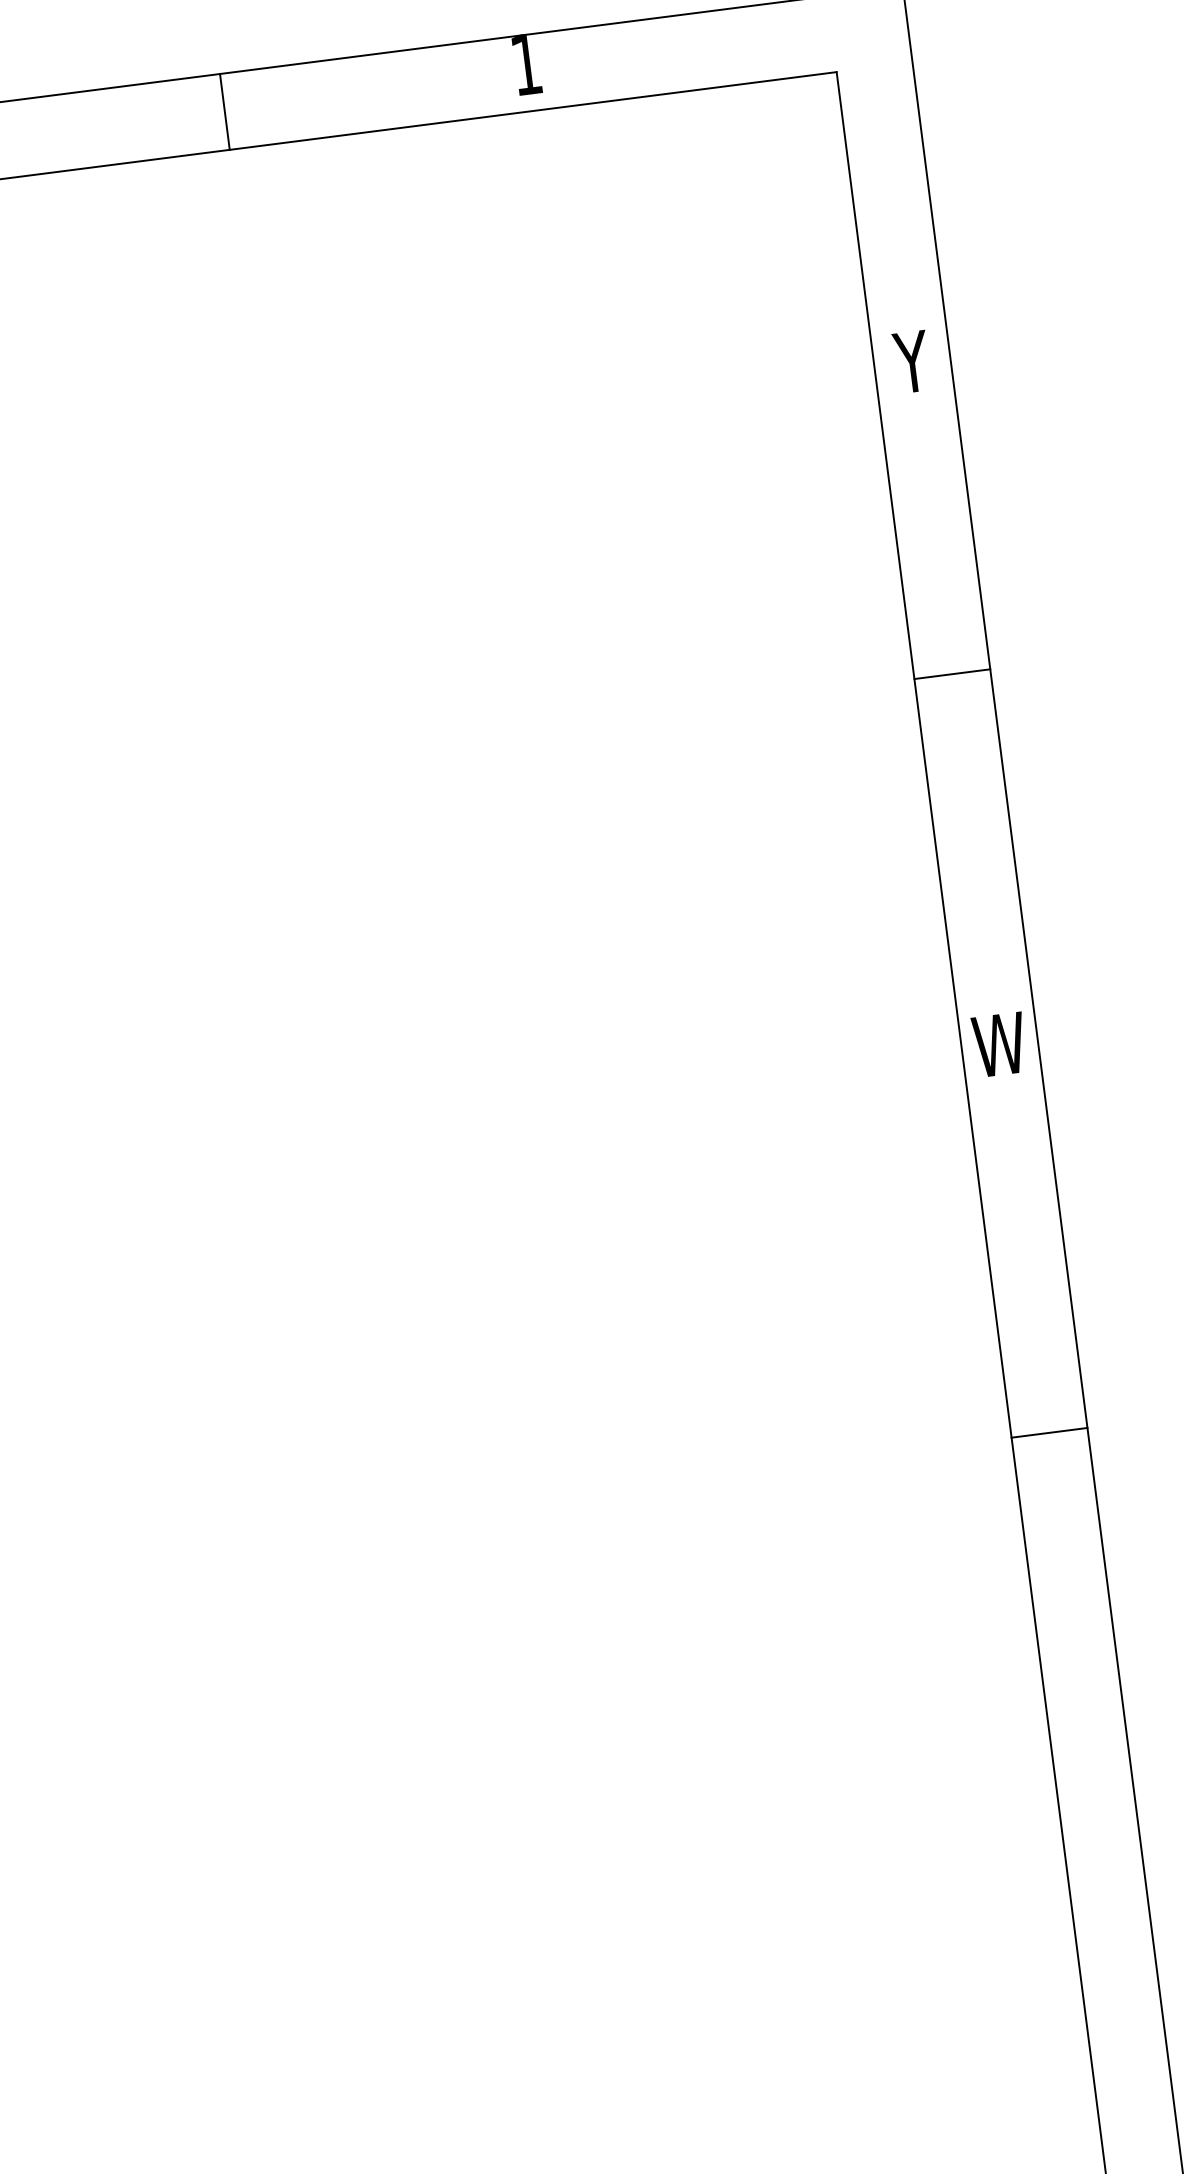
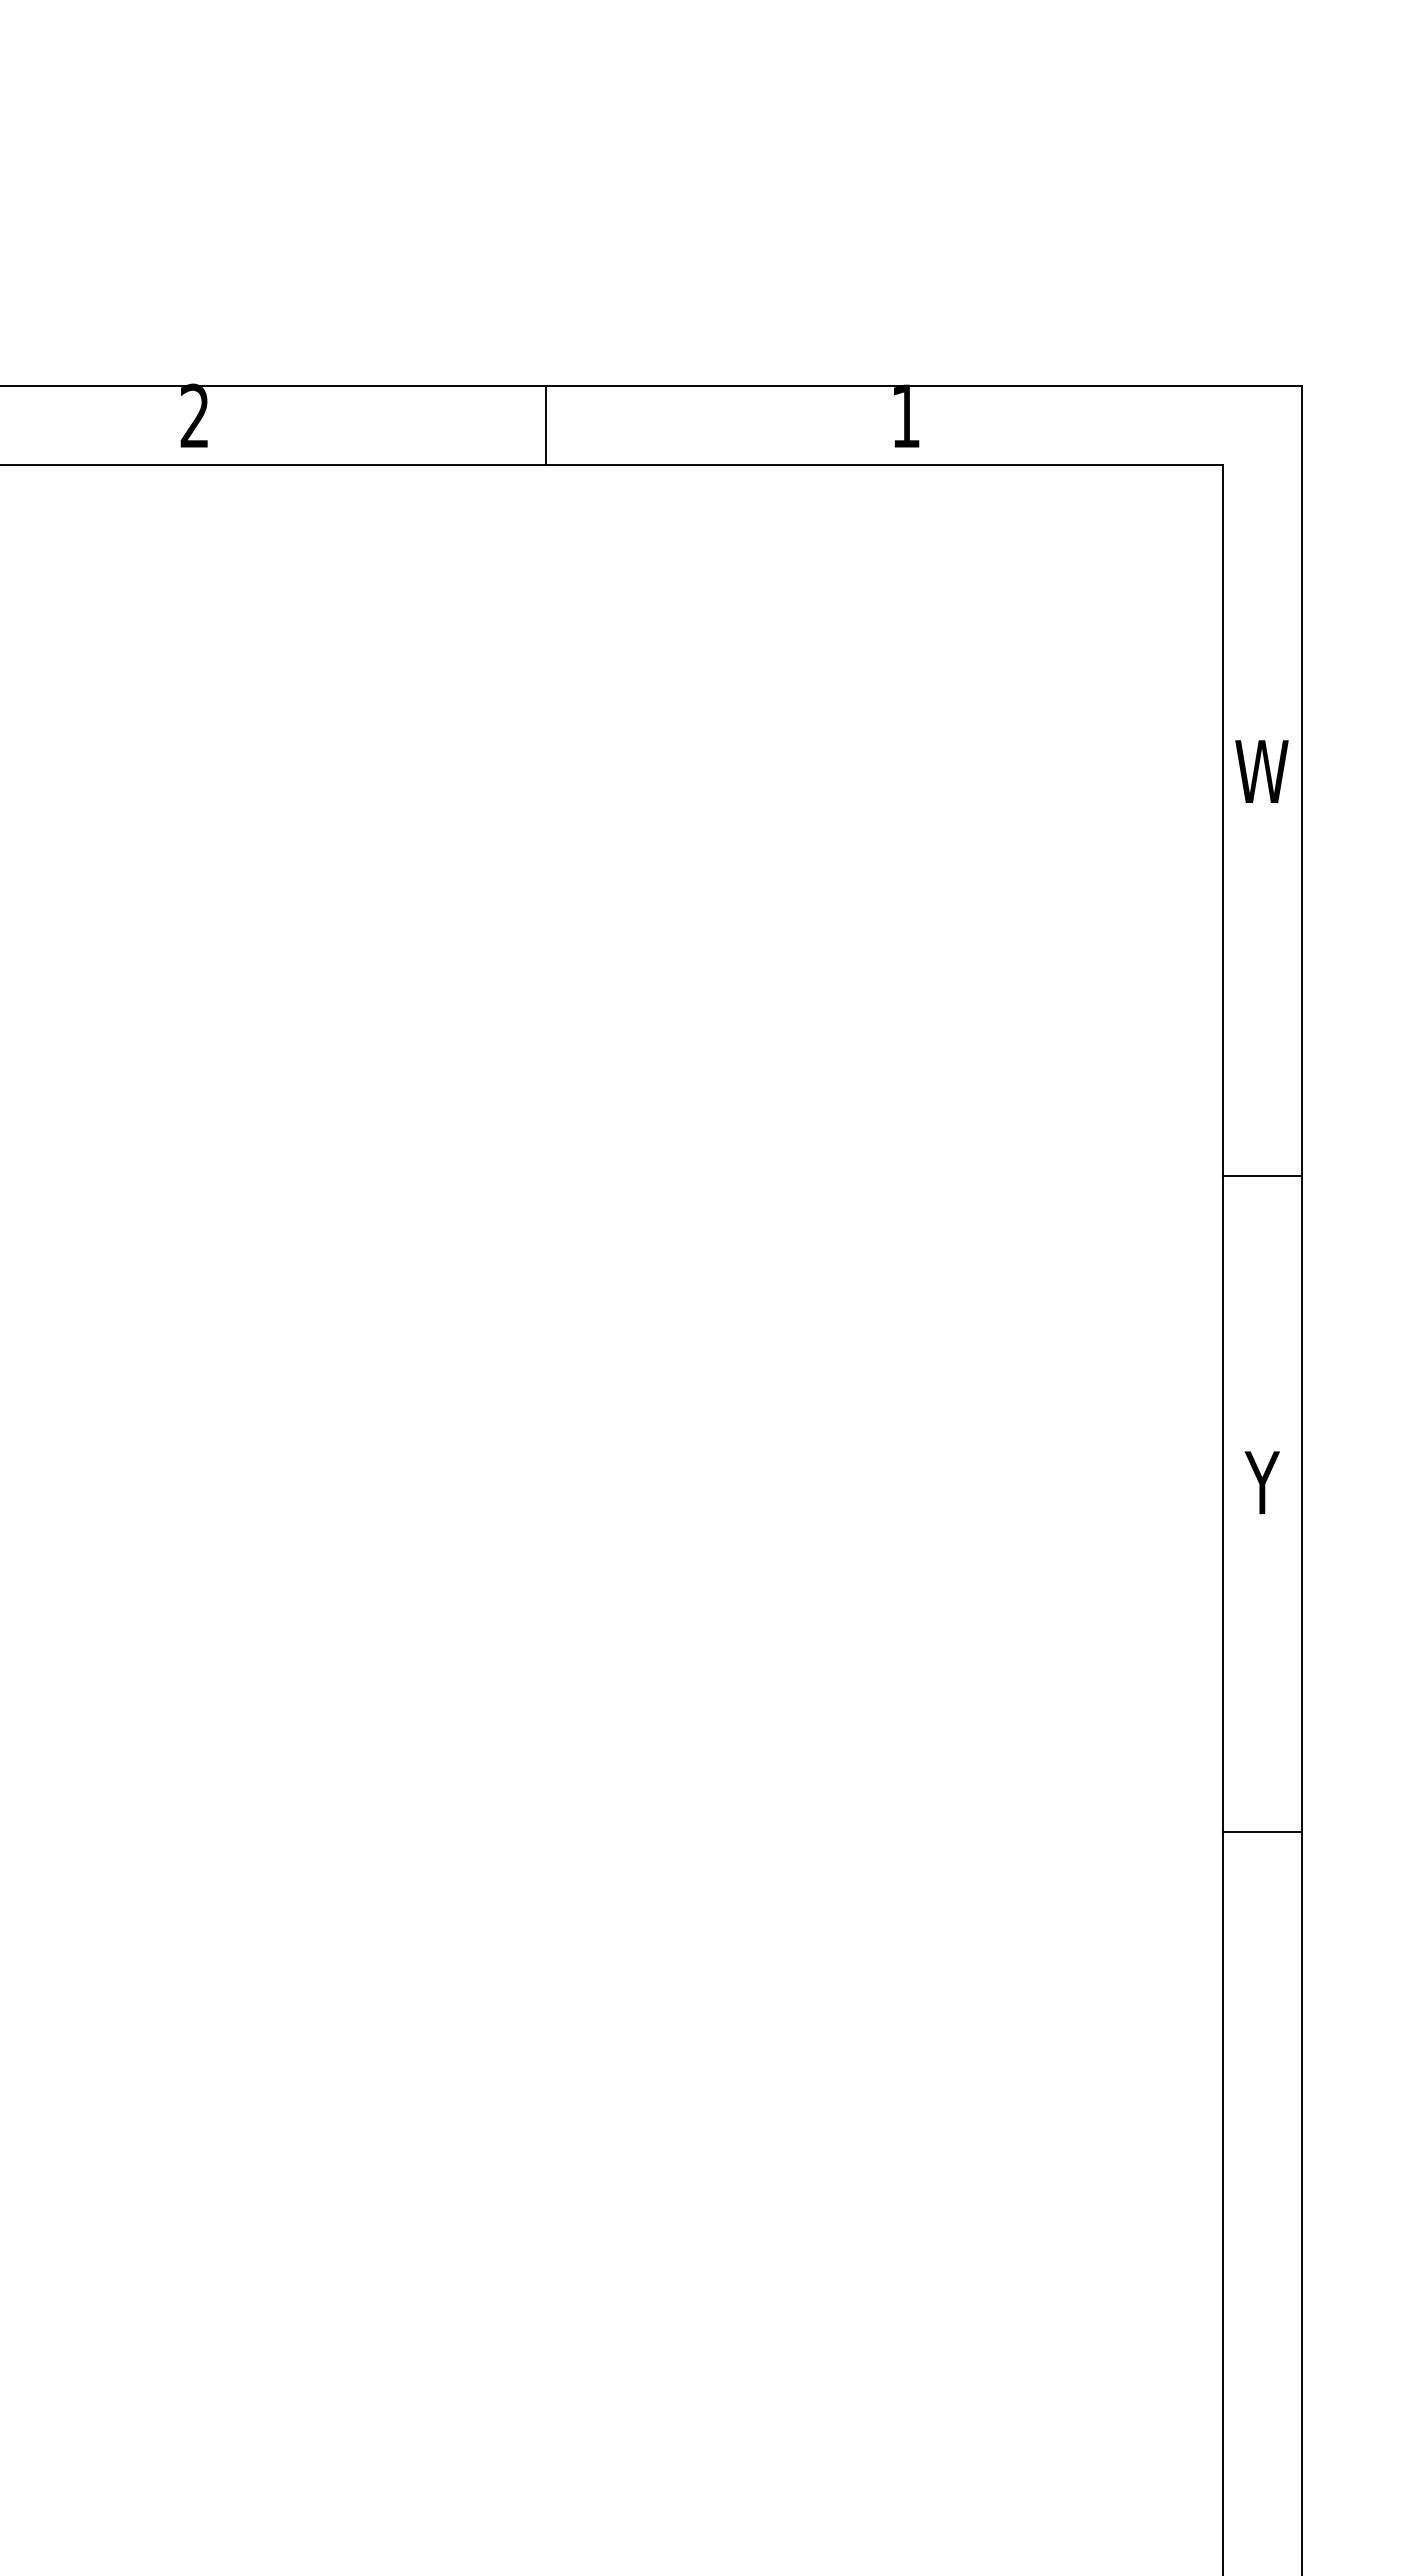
line: (224, 111) -> (545, 424), moved
text: (911, 361) -> (1261, 771), Y -> W
line: (951, 673) -> (1261, 1175), moved
text: (999, 1044) -> (1261, 1482), W -> Y
line: (1048, 1432) -> (1261, 1831), moved

